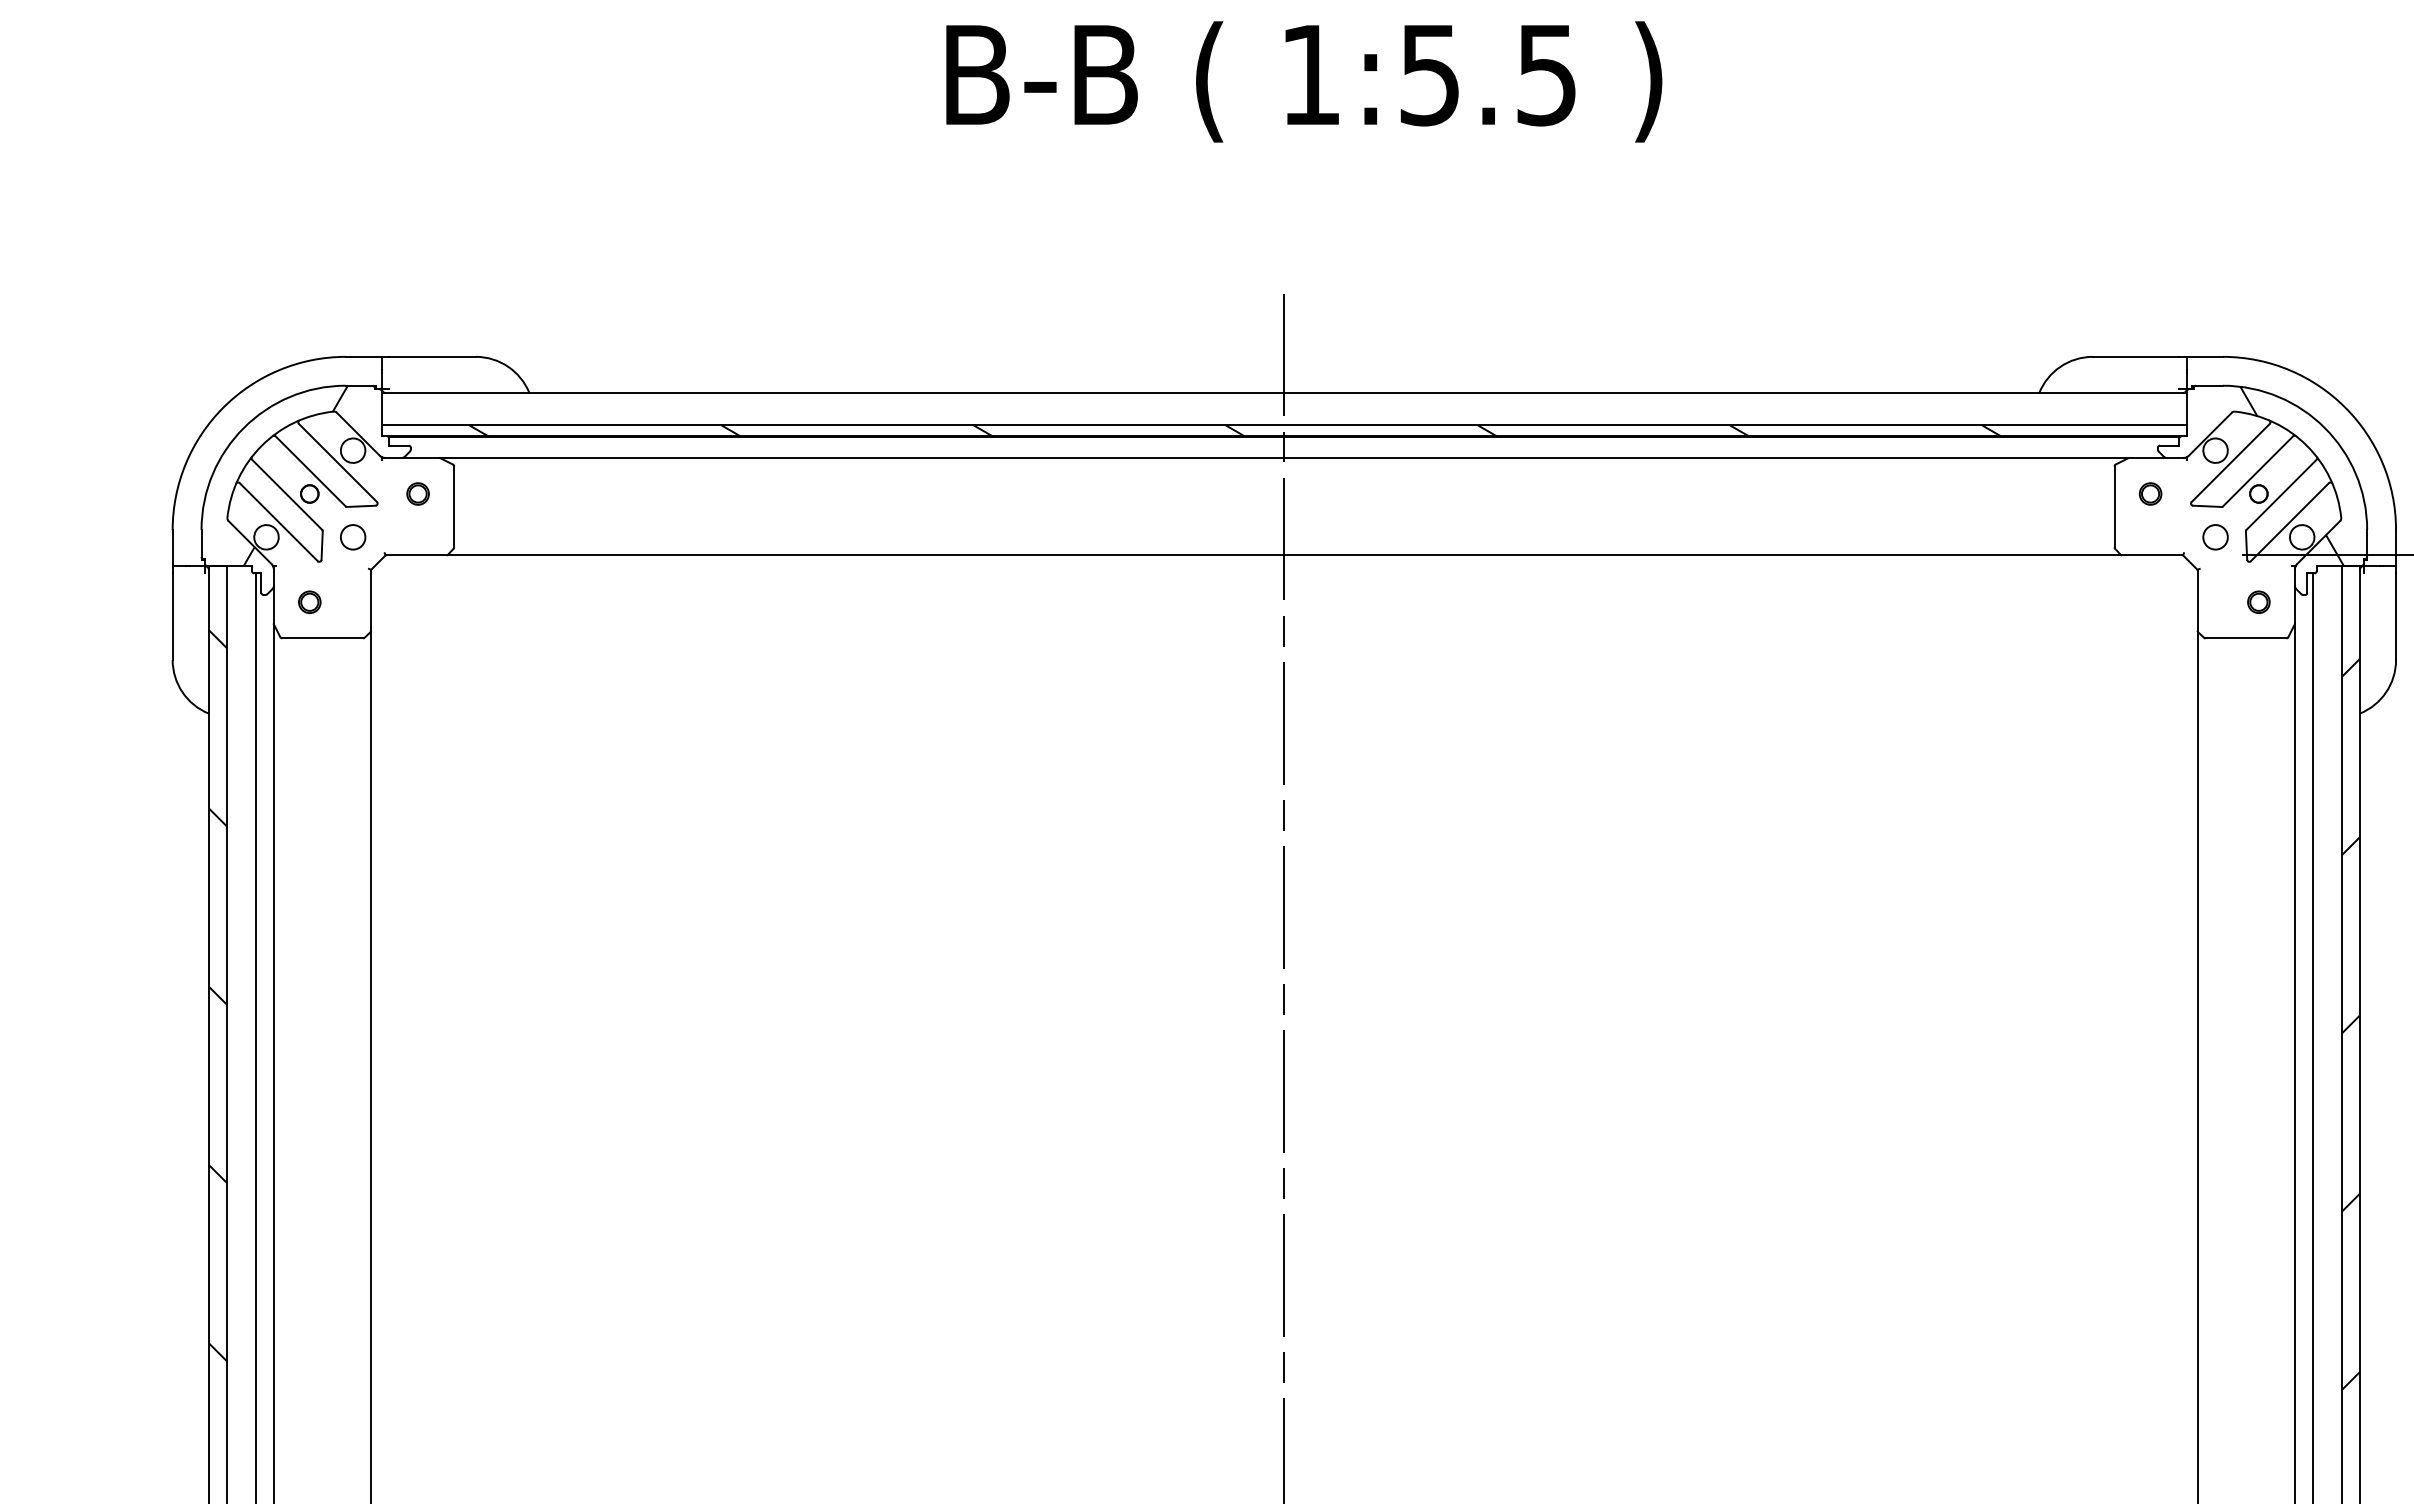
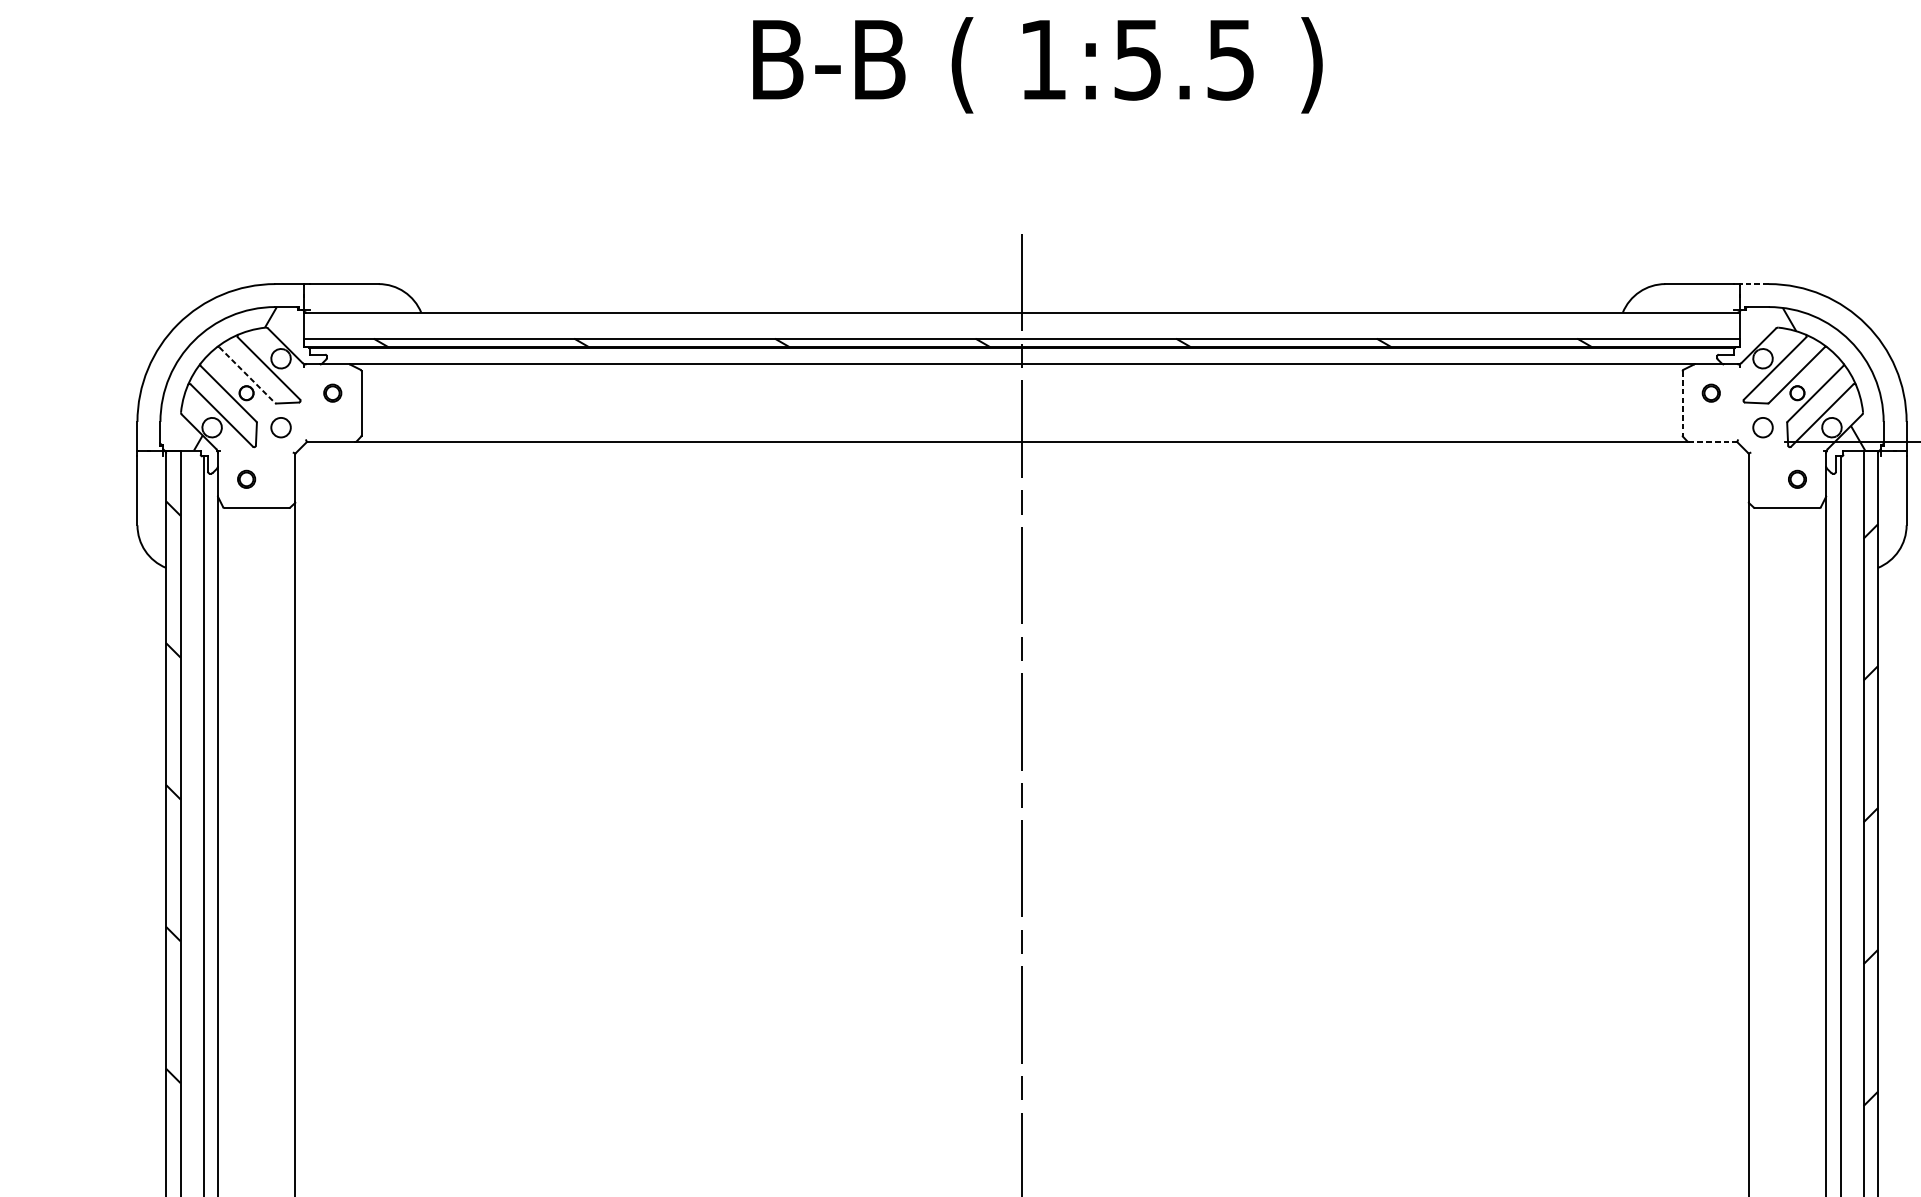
line: (2204, 356) -> (1754, 283), solid -> dashed
line: (310, 471) -> (247, 375), solid -> dashed
line: (2114, 507) -> (1682, 403), solid -> dashed
line: (2153, 555) -> (1713, 442), solid -> dashed

